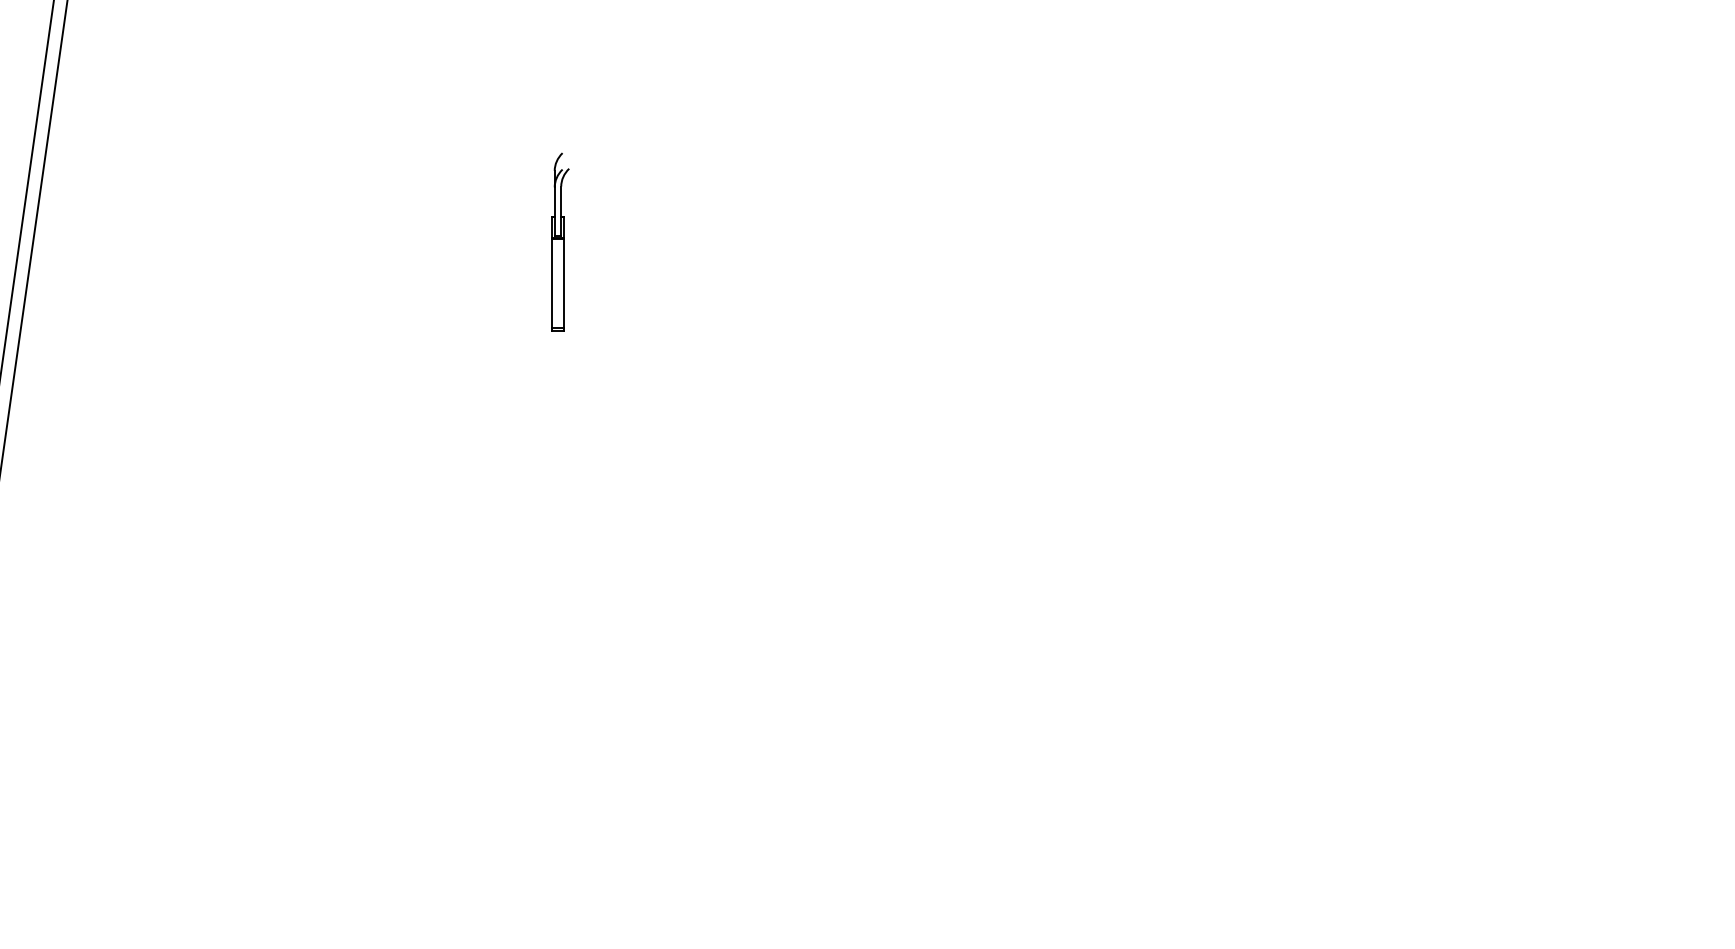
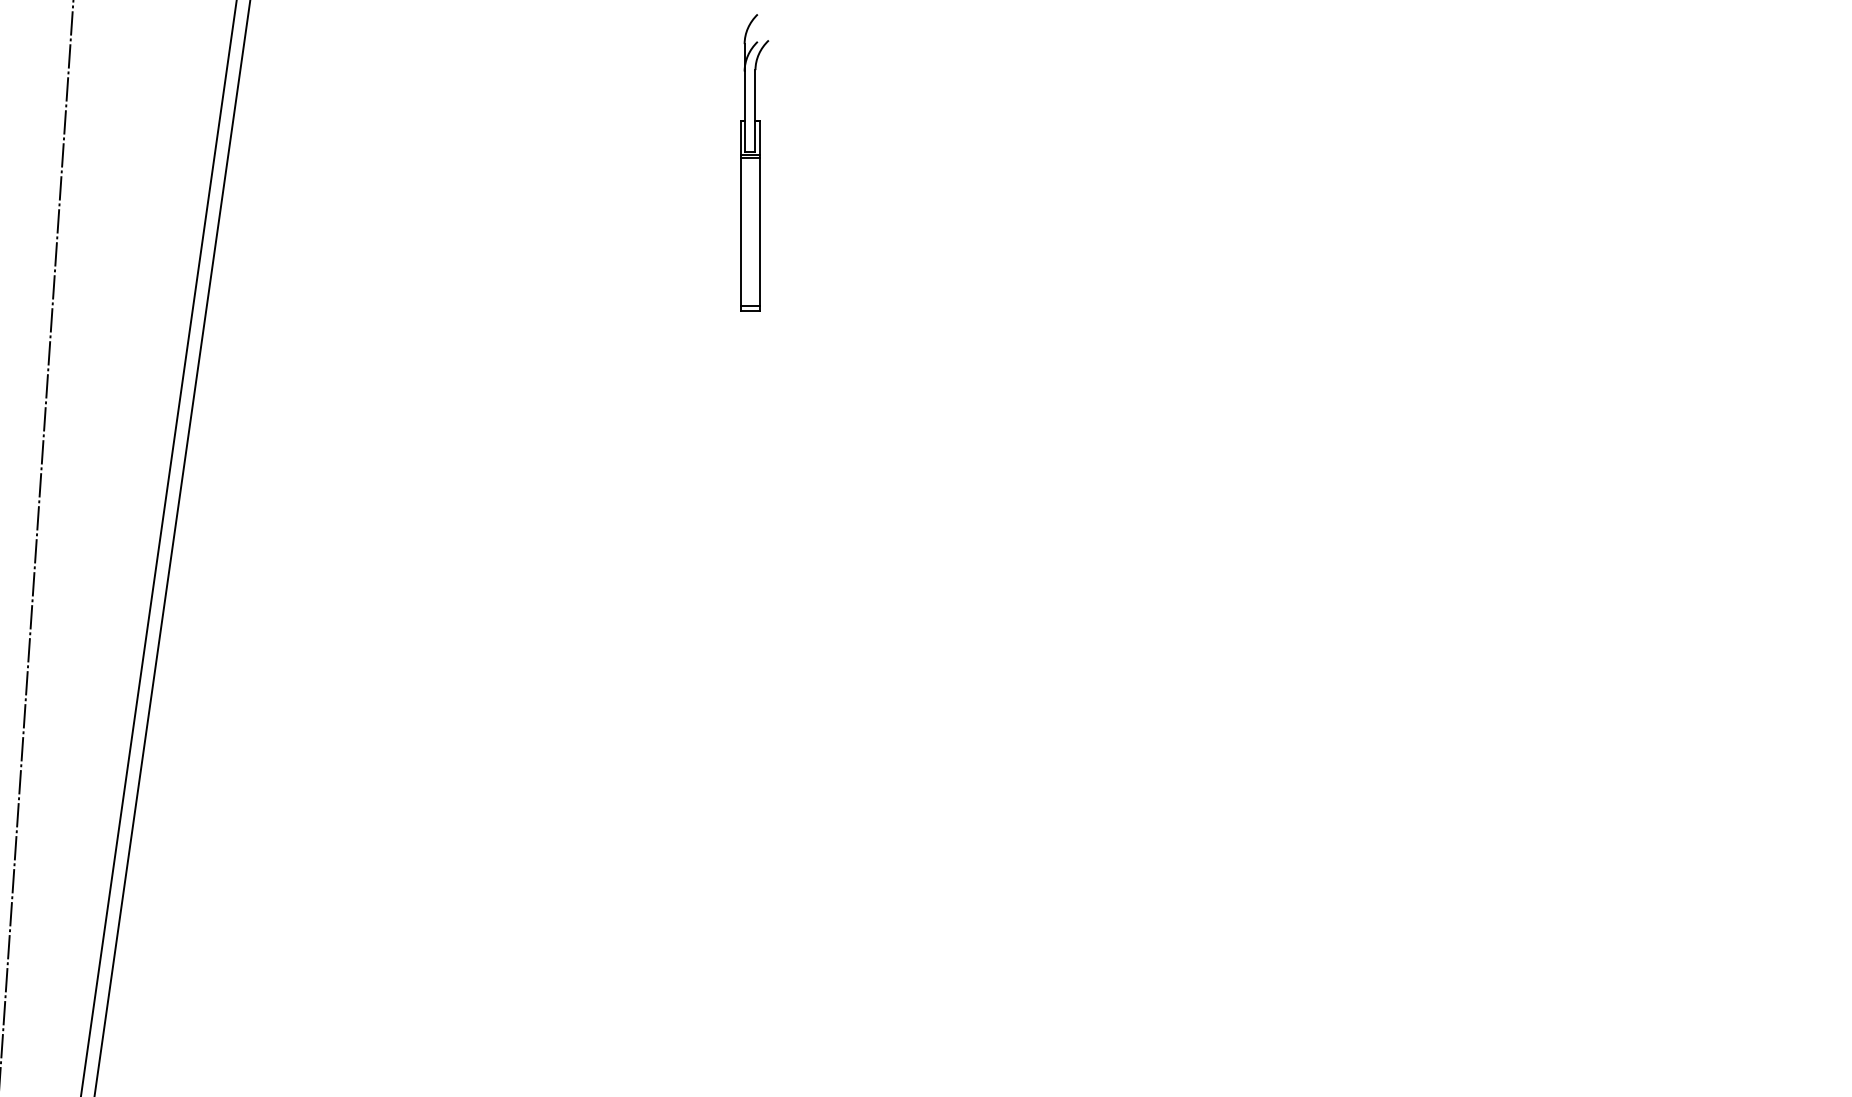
part: (560, 241) -> (754, 162), size x1.67

